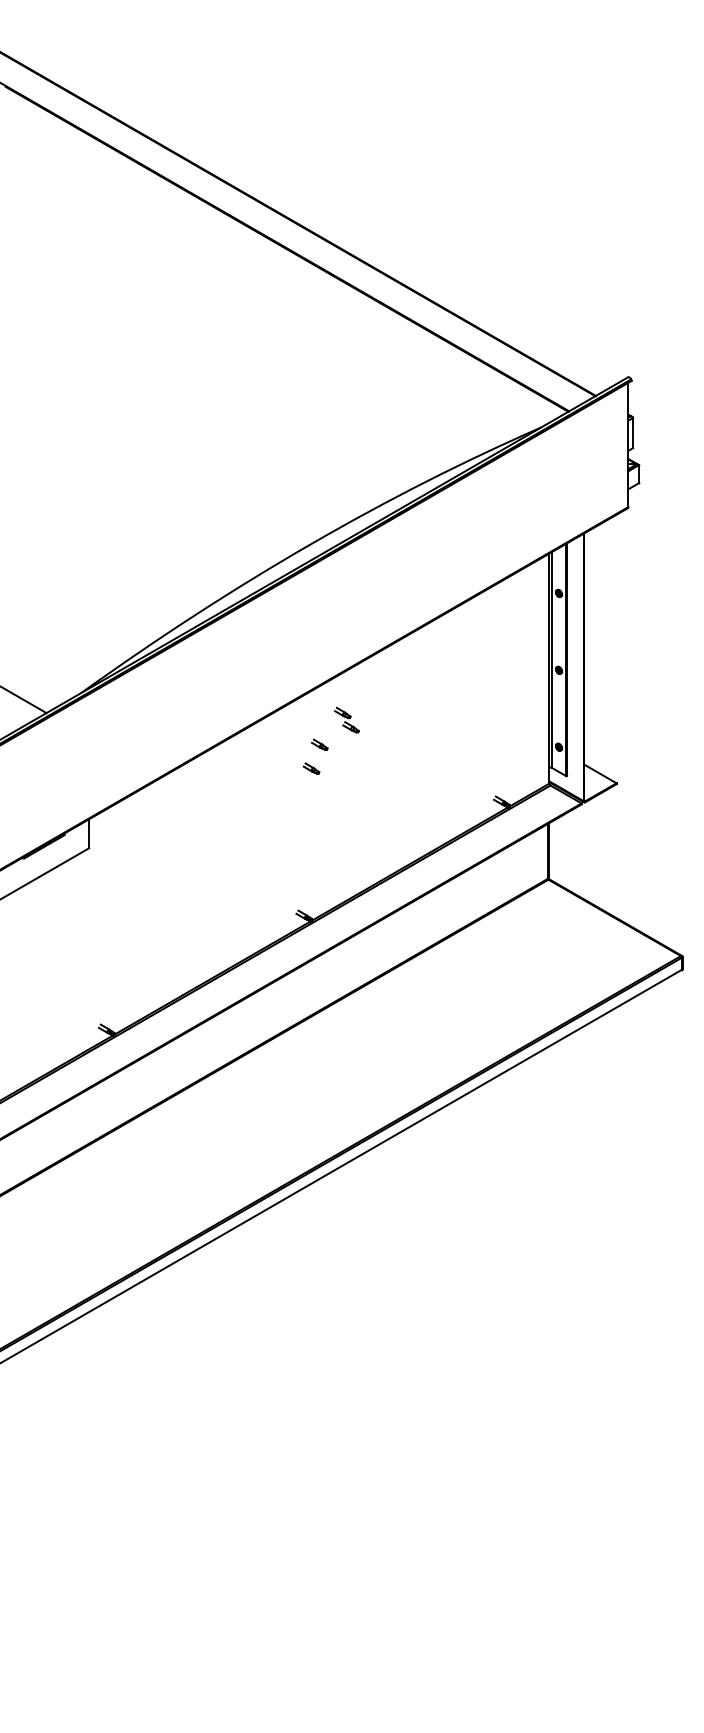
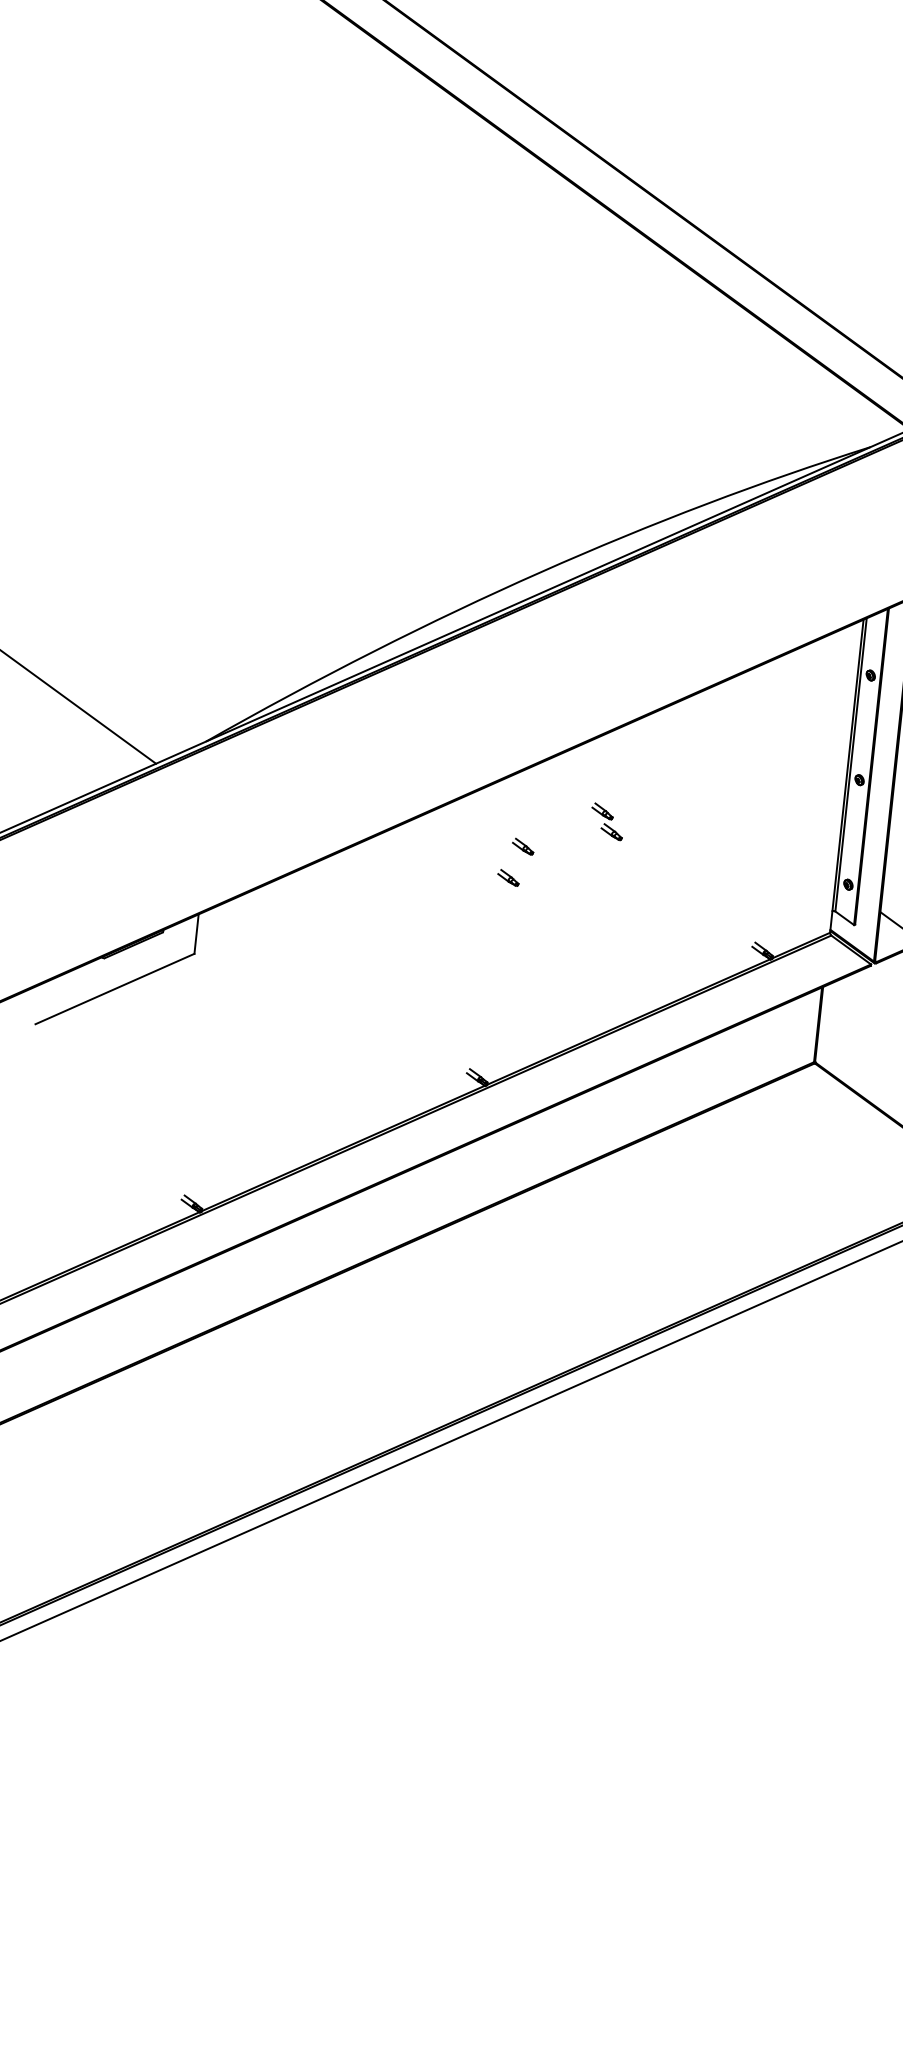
part: (346, 719) -> (606, 820), moved

